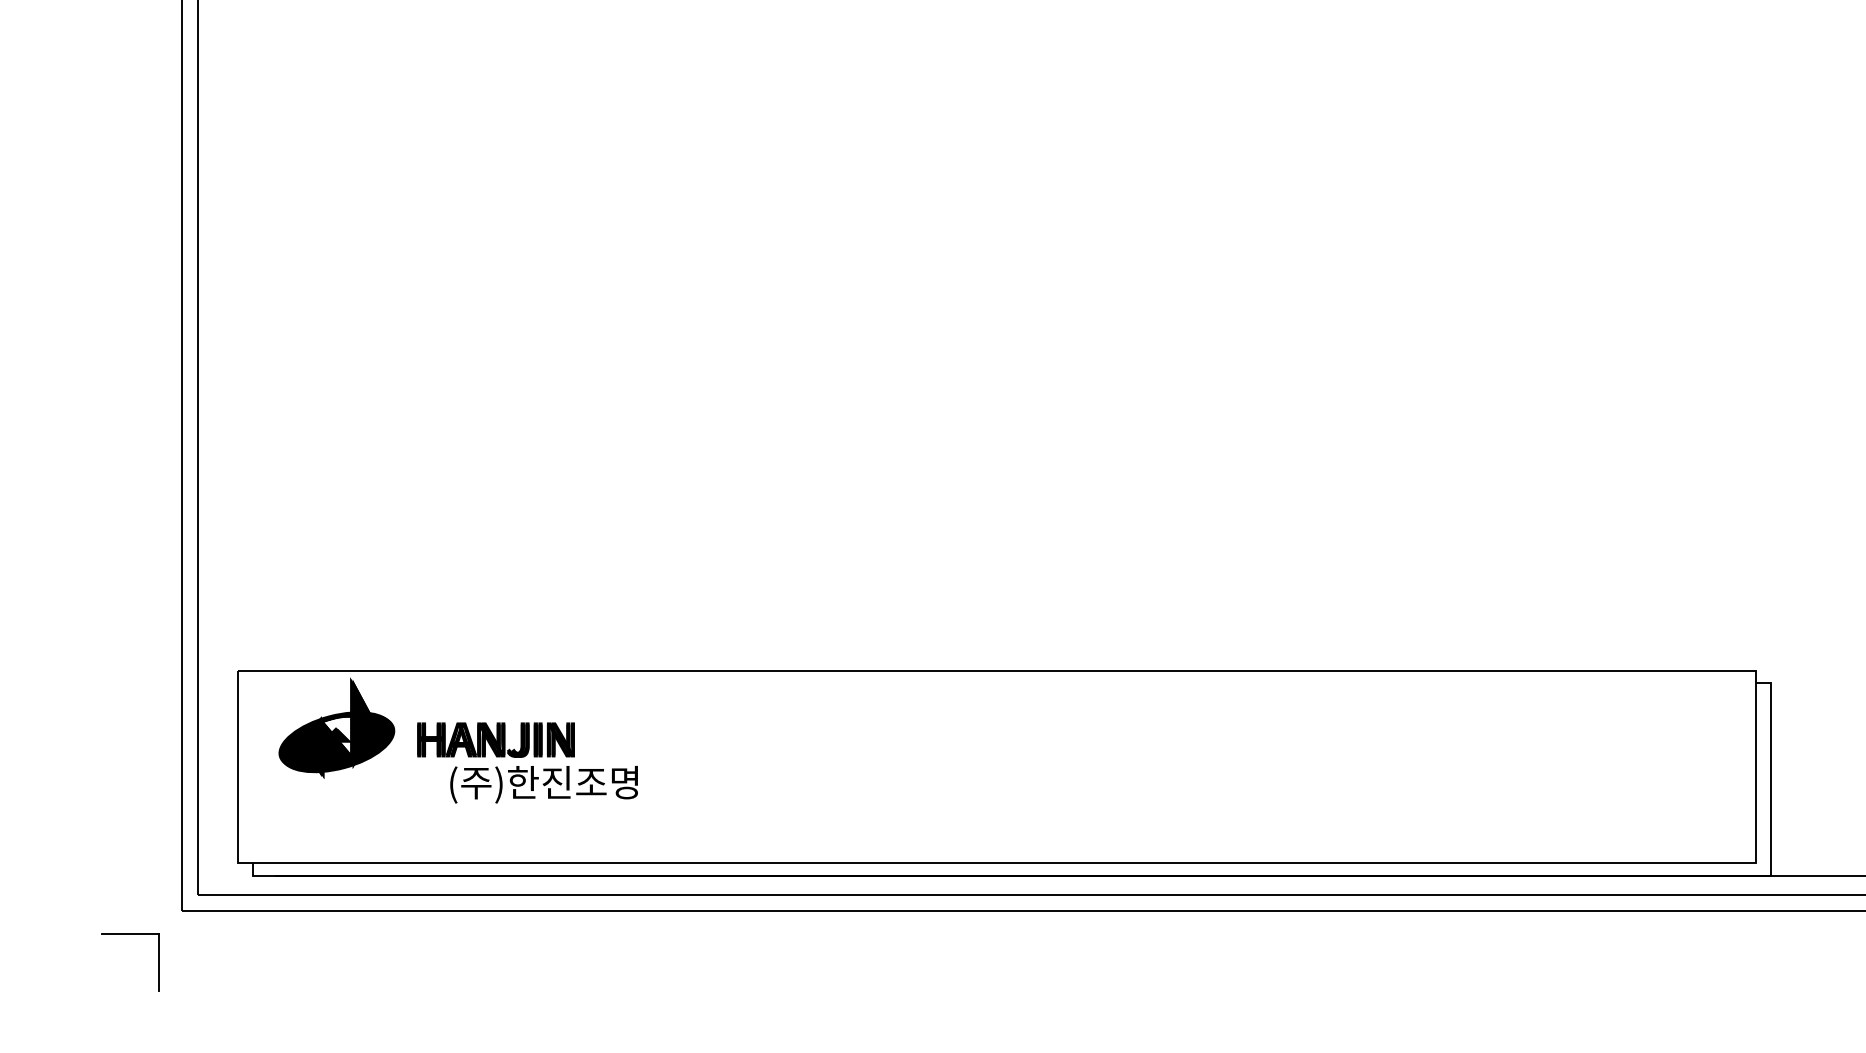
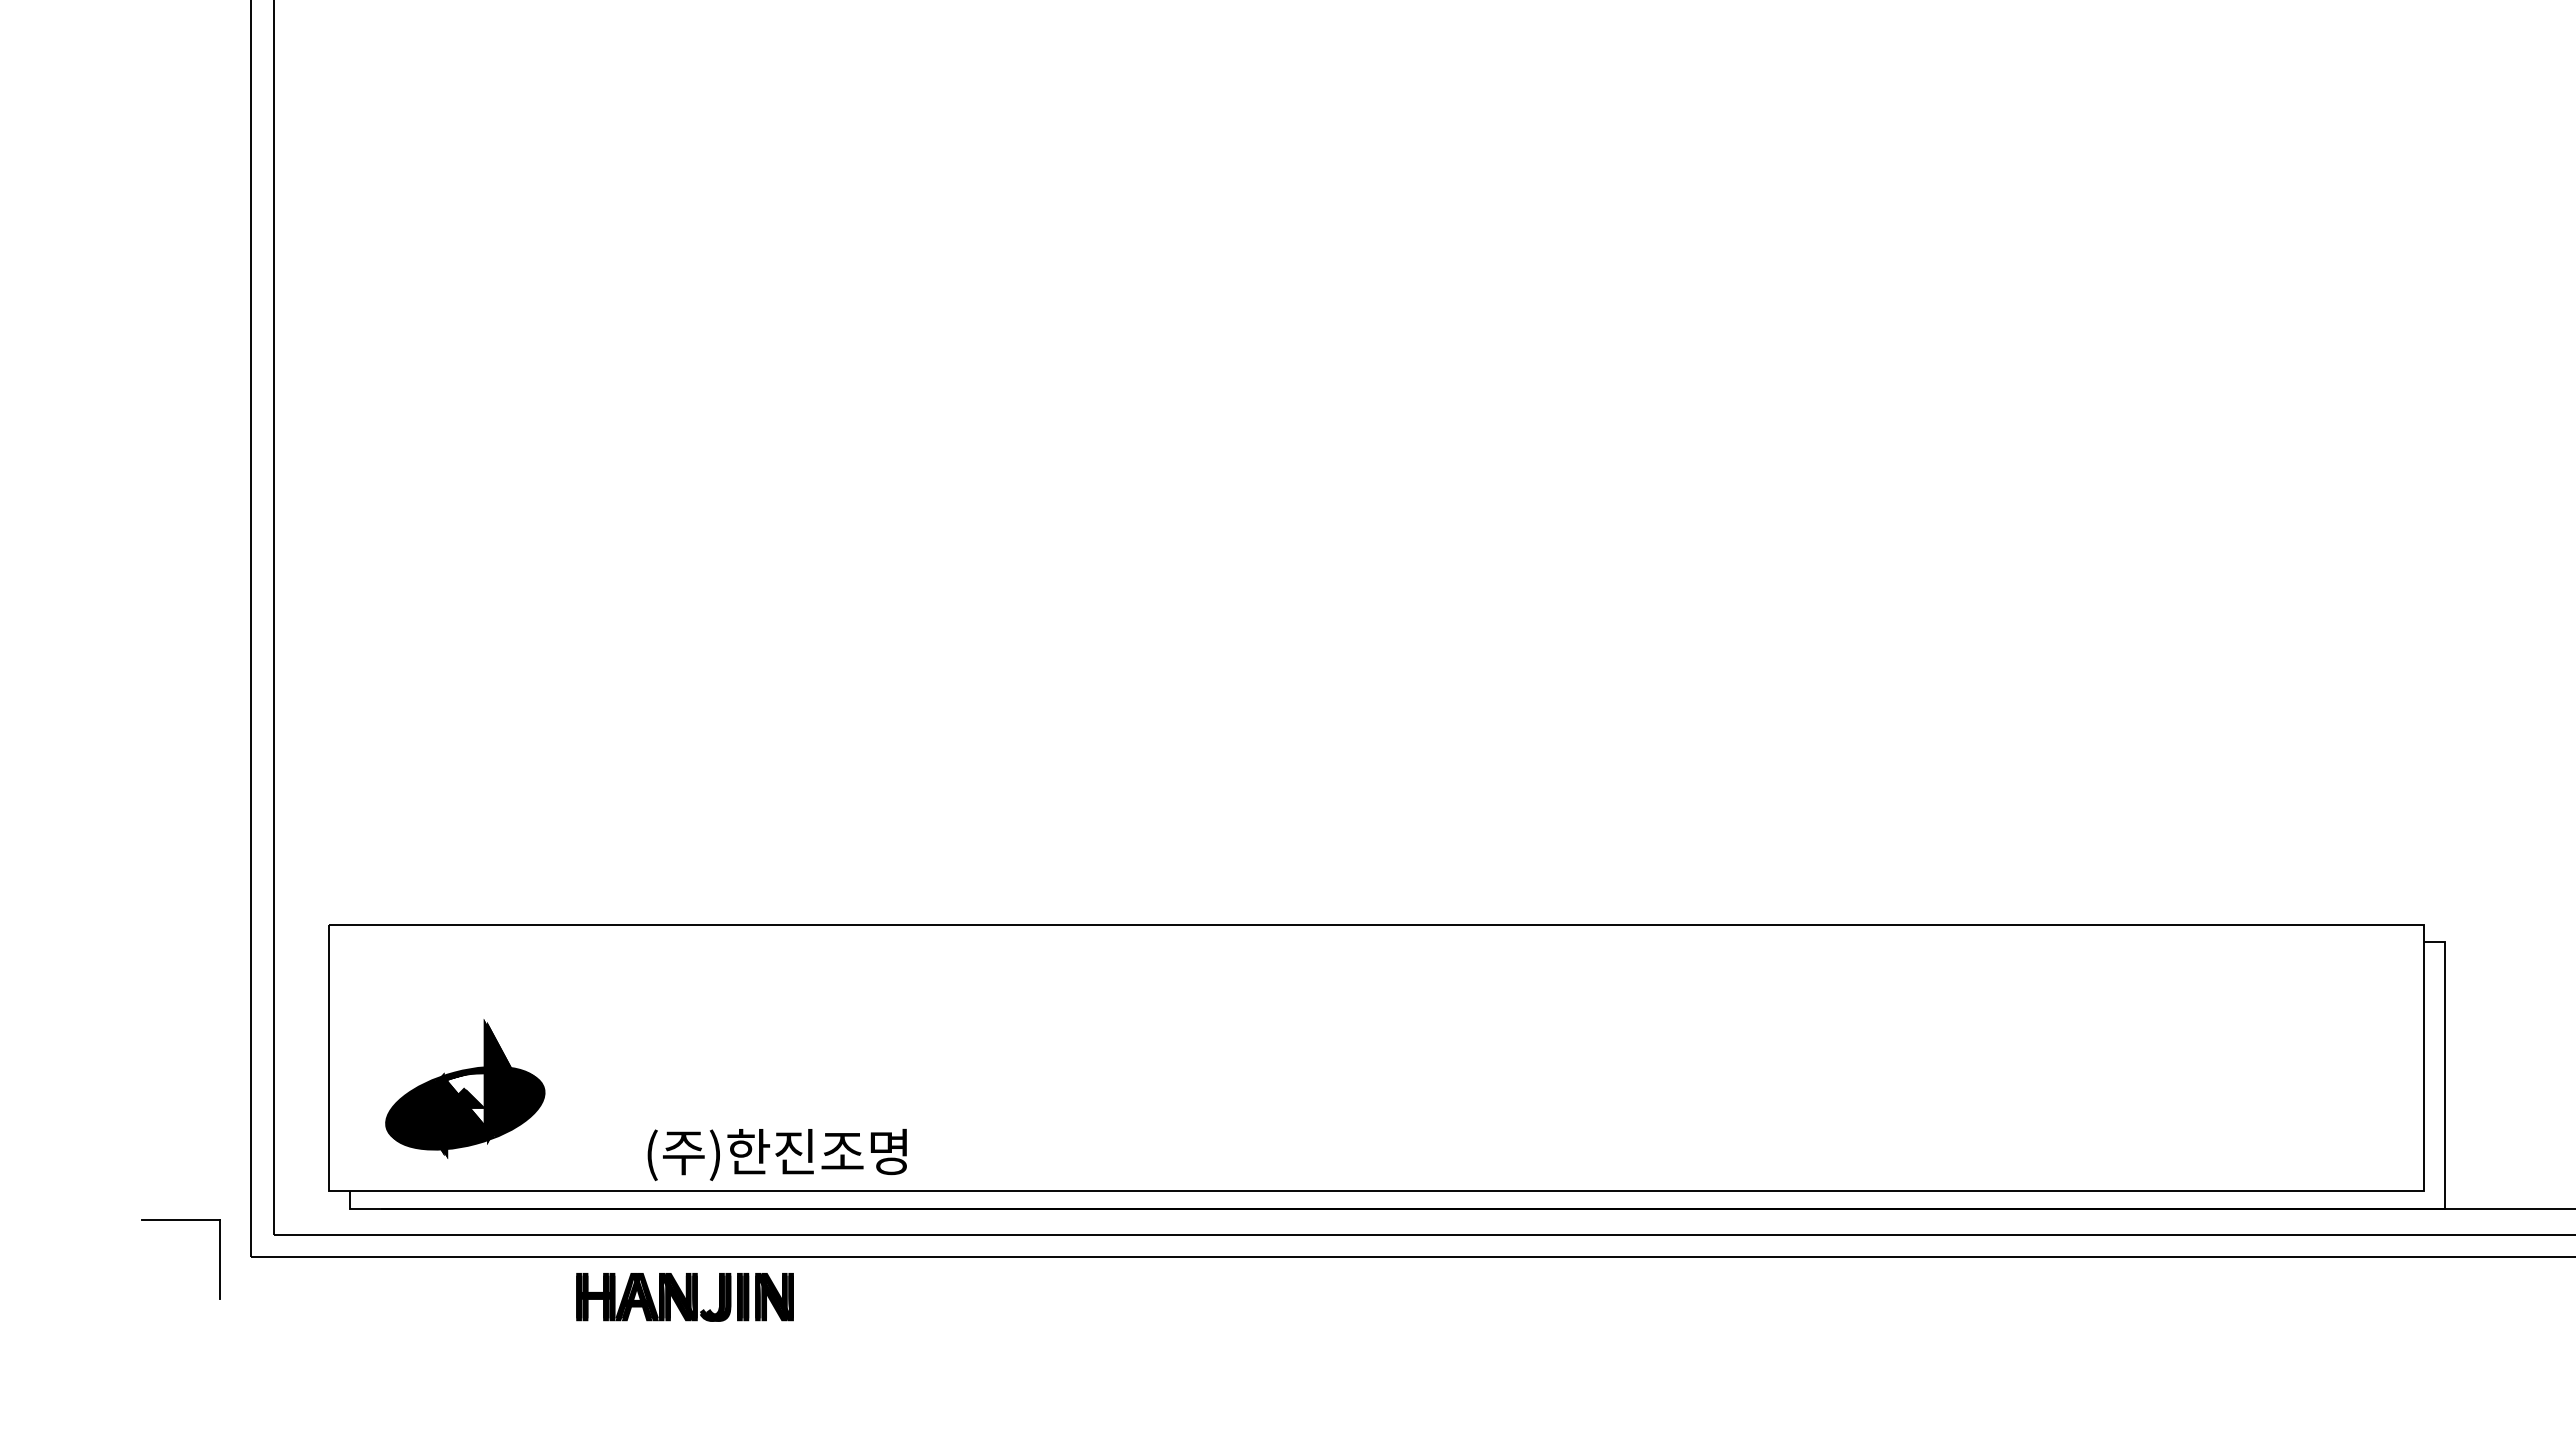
part: (337, 727) -> (465, 1088), moved
text: (495, 740) -> (684, 1297), moved
text: (543, 784) -> (776, 1154), moved
part: (130, 933) -> (180, 1220), moved

